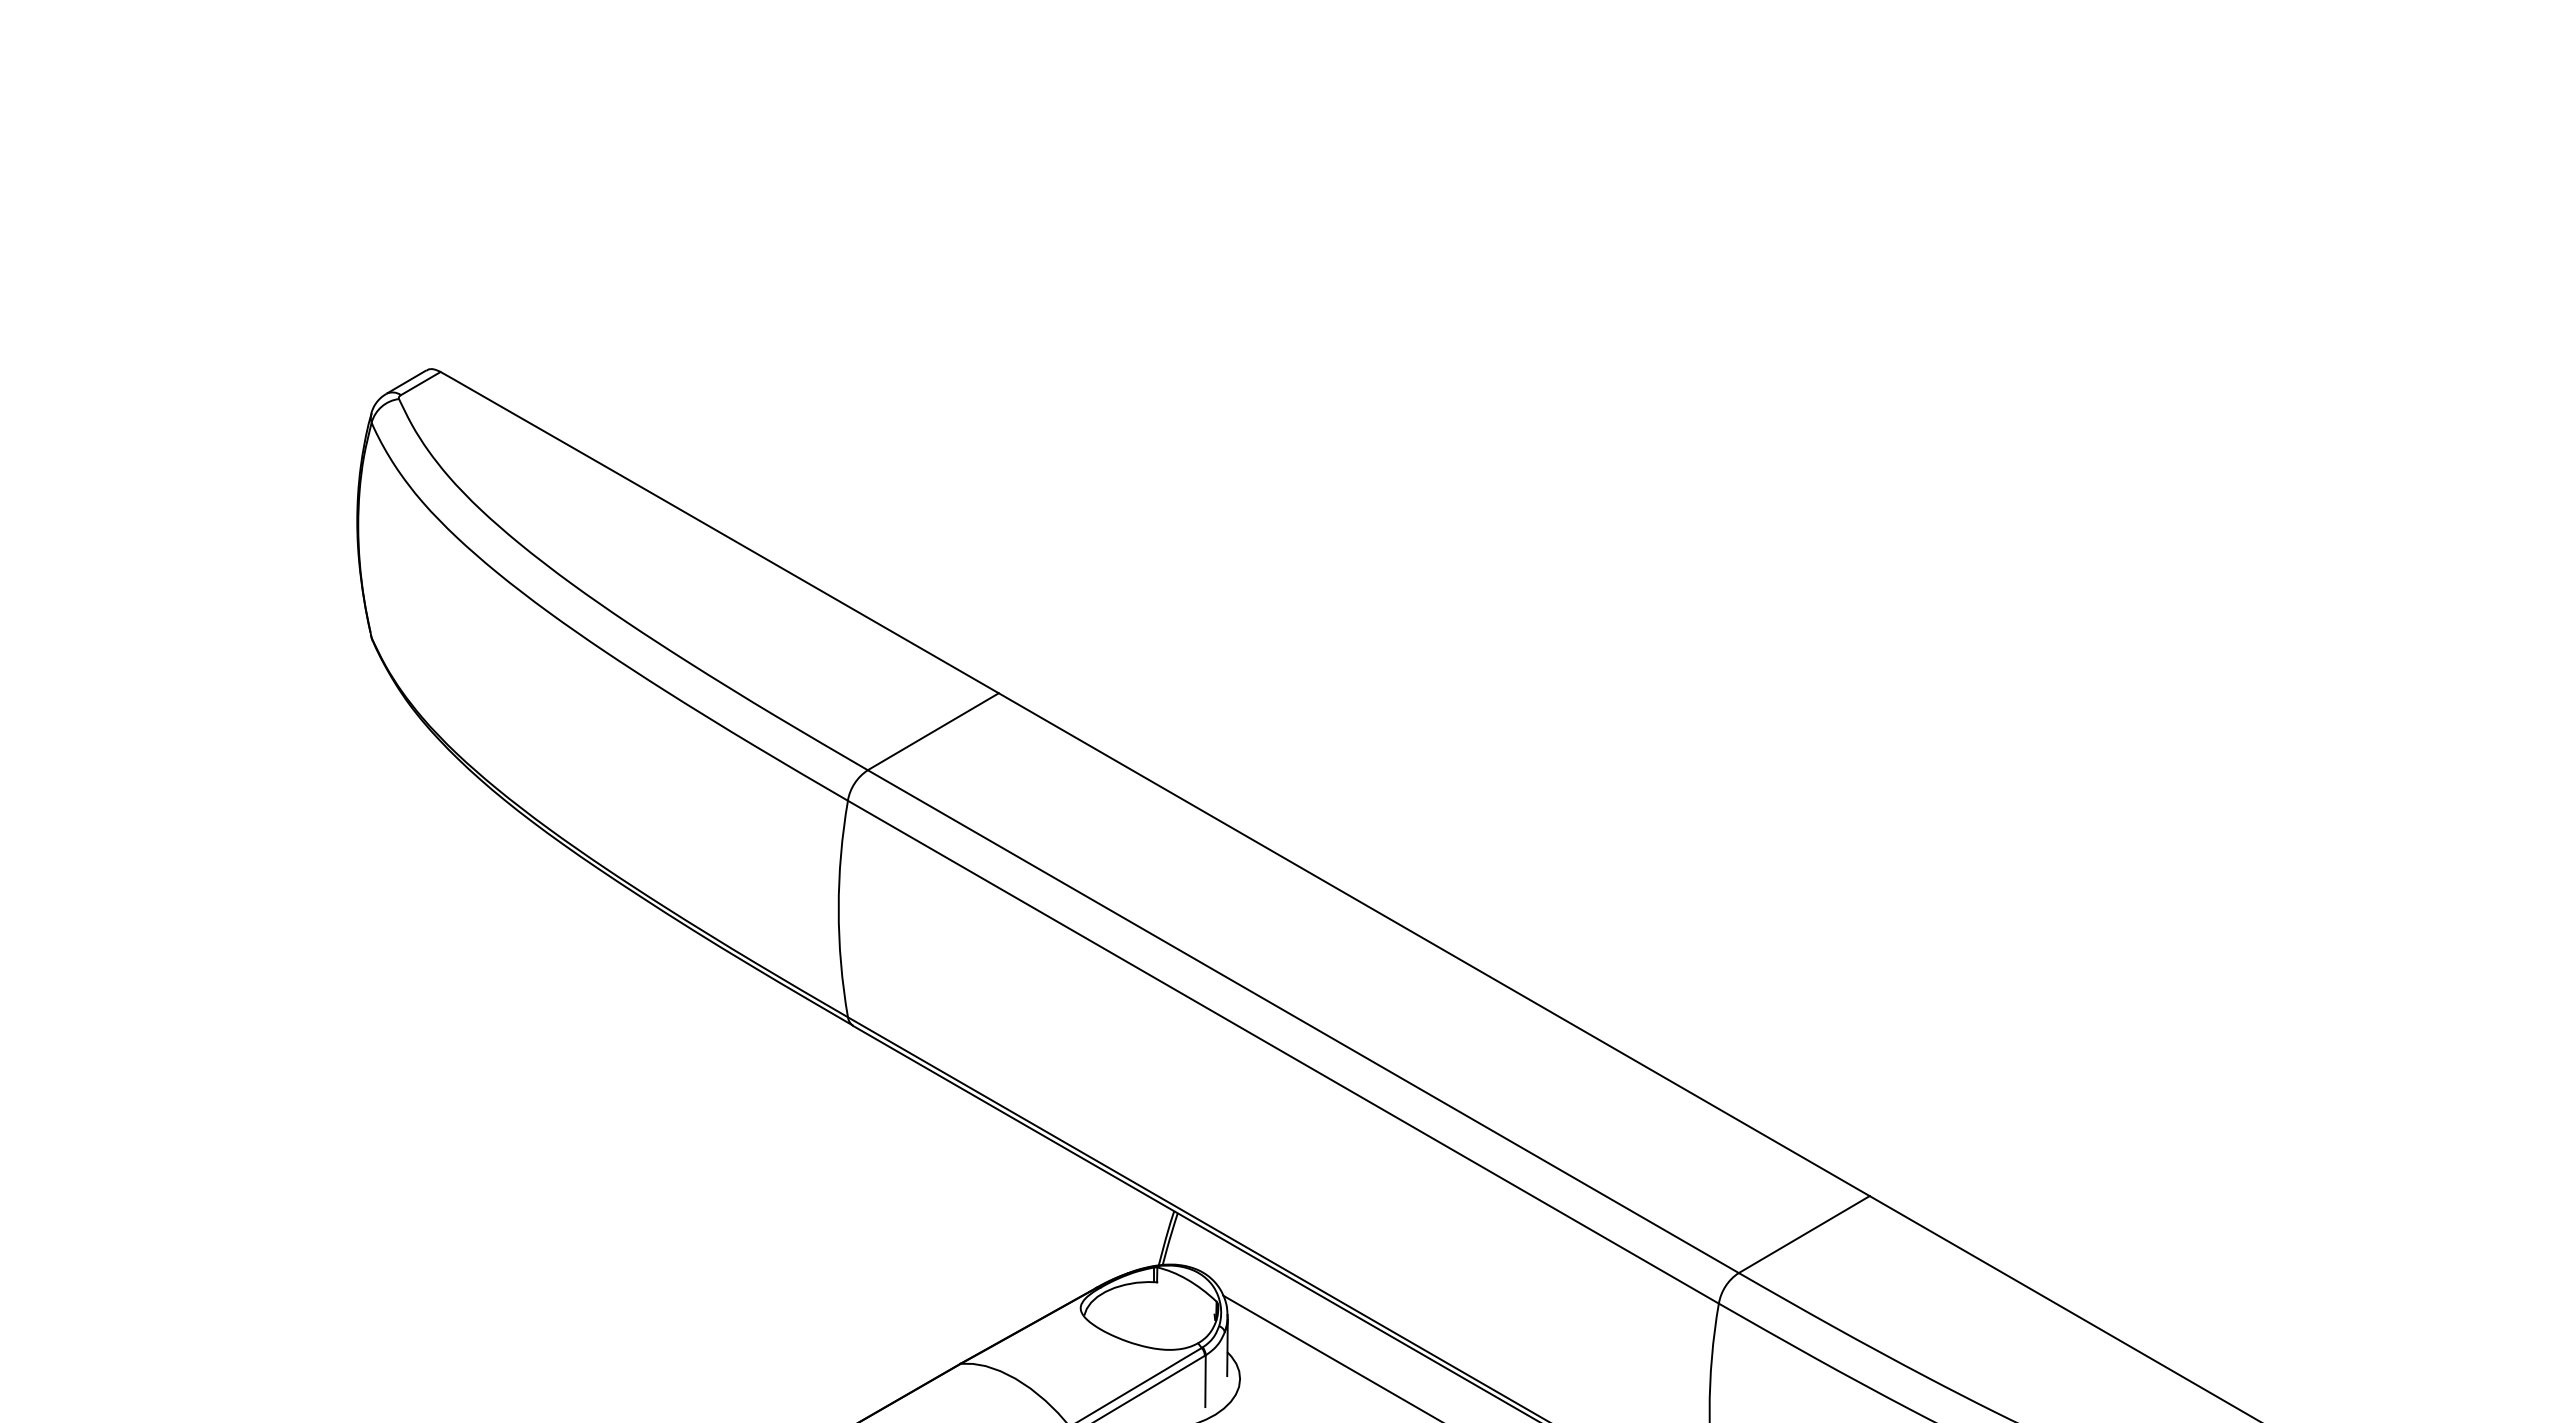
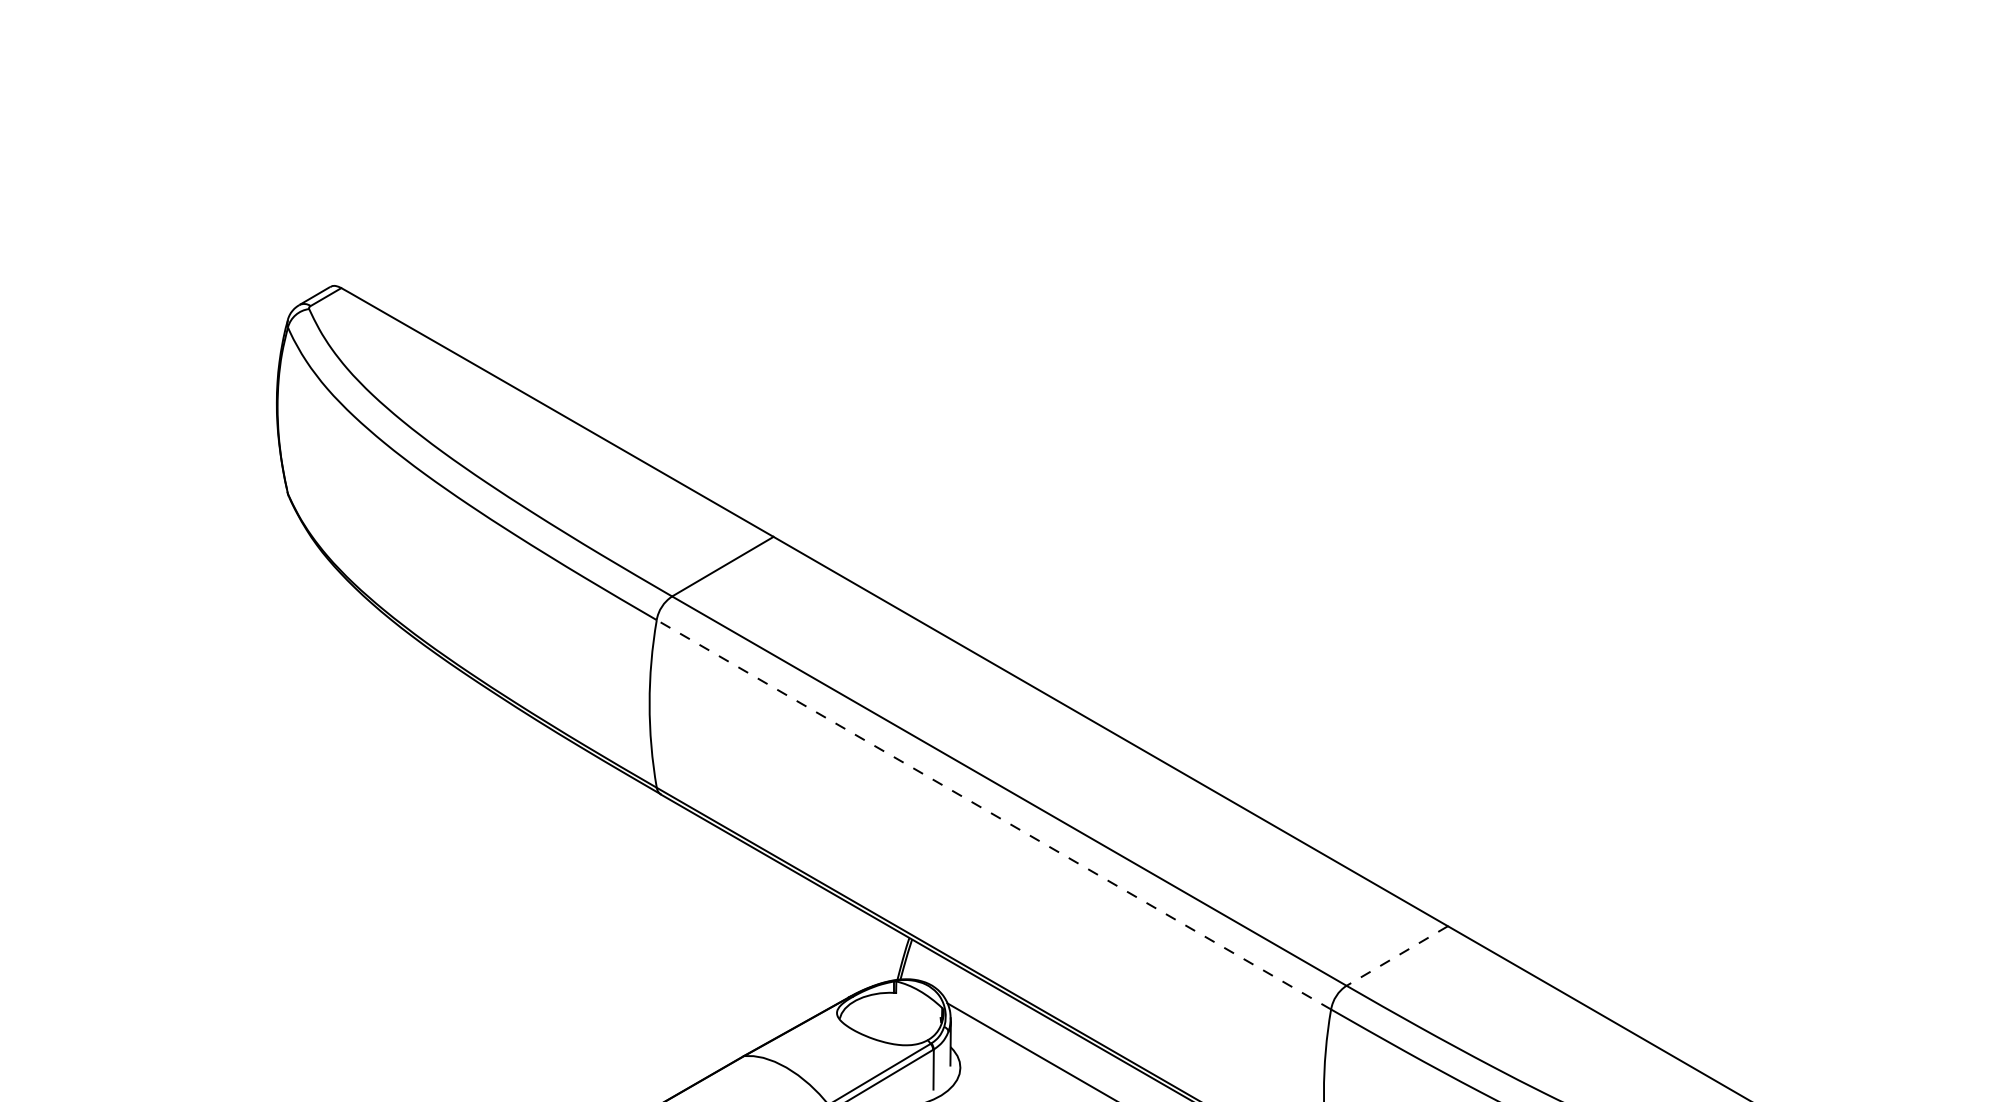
line: (1283, 1052) -> (994, 815), solid -> dashed
line: (1804, 1234) -> (1397, 955), solid -> dashed

